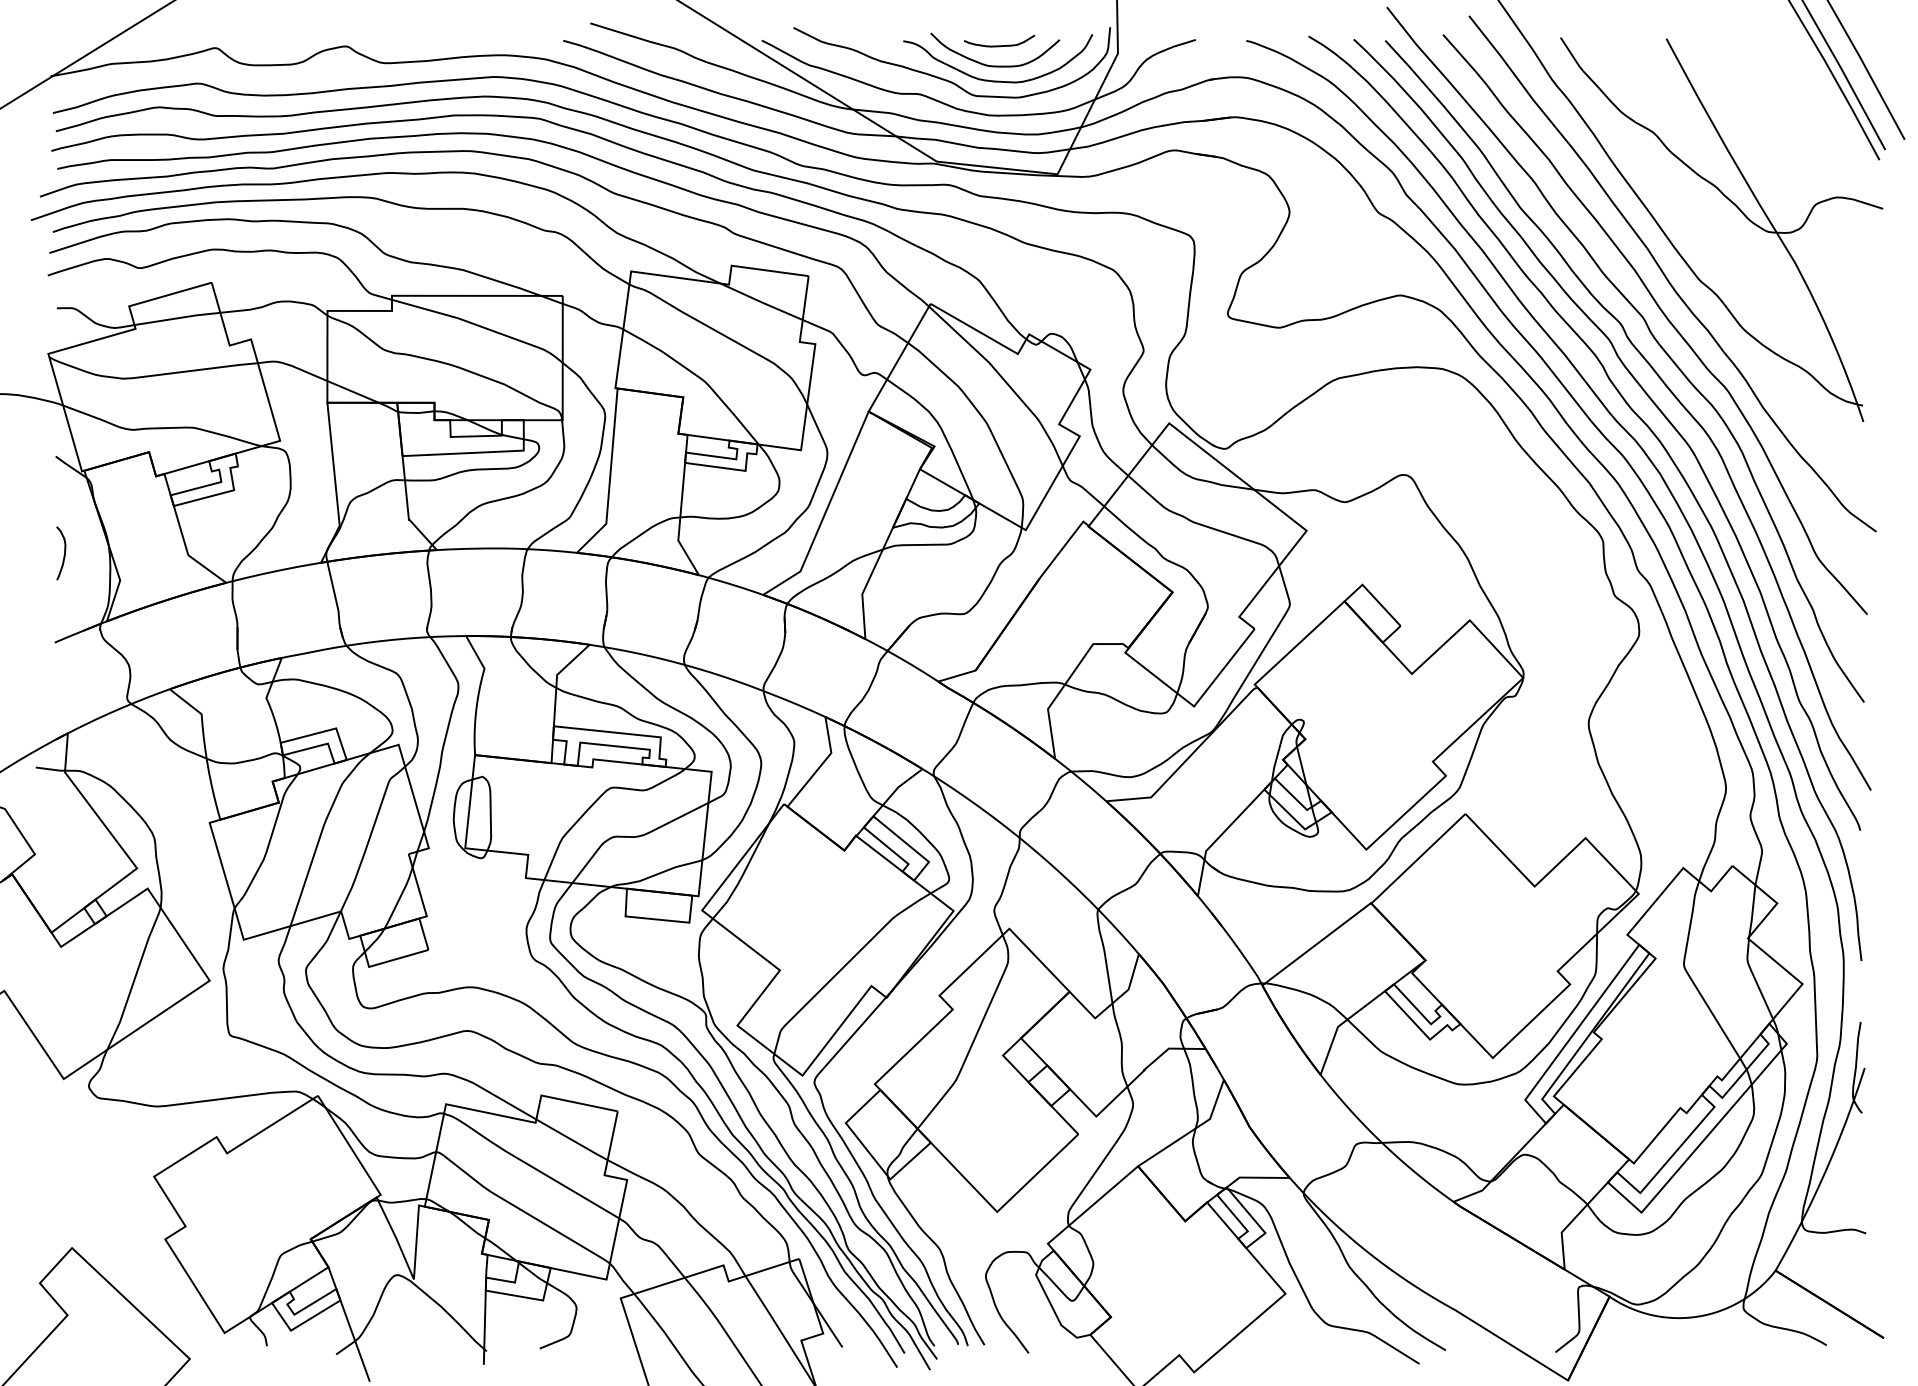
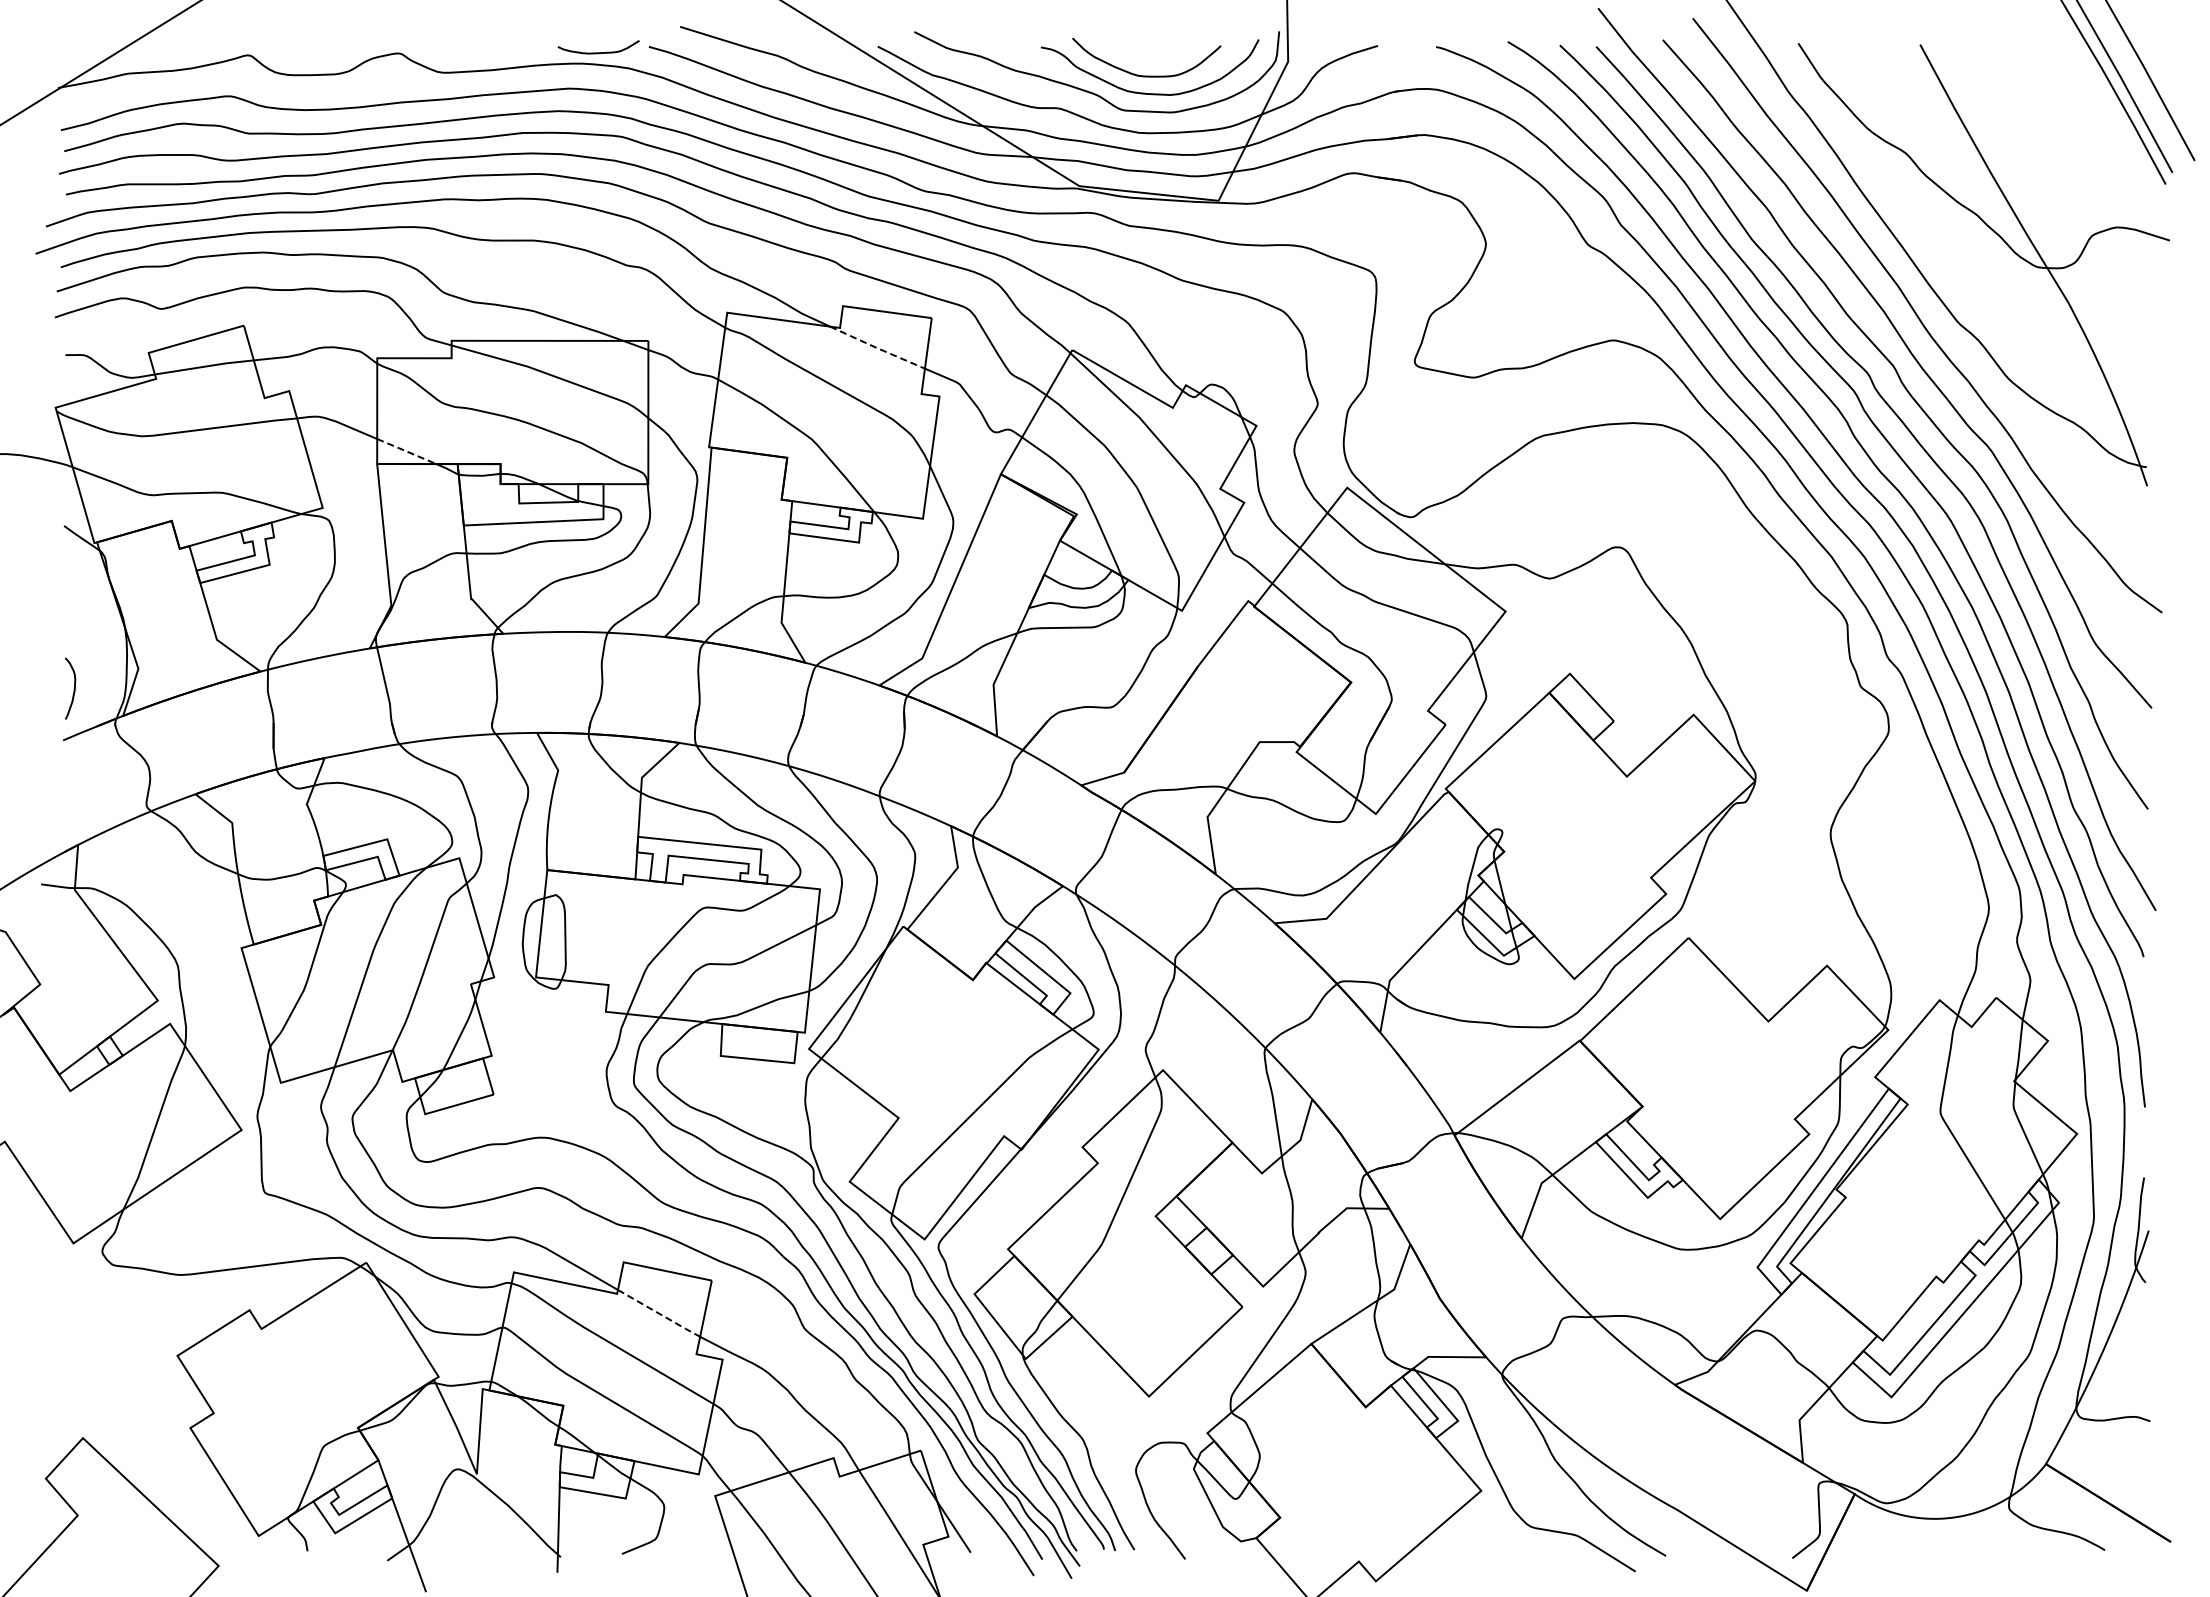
curve: (999, 45) -> (598, 52), moved
line: (761, 302) -> (877, 348), solid -> dashed
line: (353, 391) -> (407, 451), solid -> dashed
curve: (63, 554) -> (73, 689), moved
line: (573, 1140) -> (660, 1314), solid -> dashed

